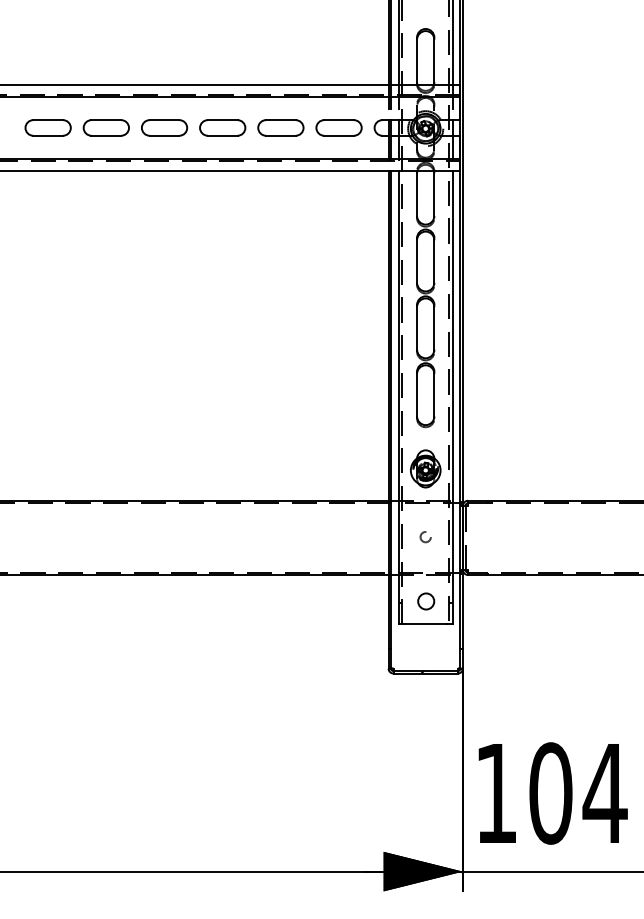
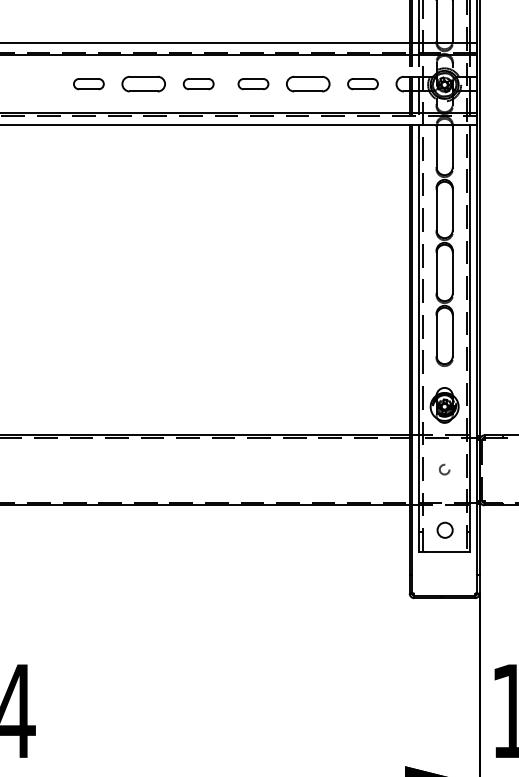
part: (47, 127) -> (88, 83), size x0.7
part: (164, 127) -> (198, 83), size x0.7
part: (222, 127) -> (253, 83), size x0.7
part: (338, 127) -> (362, 83), size x0.7

